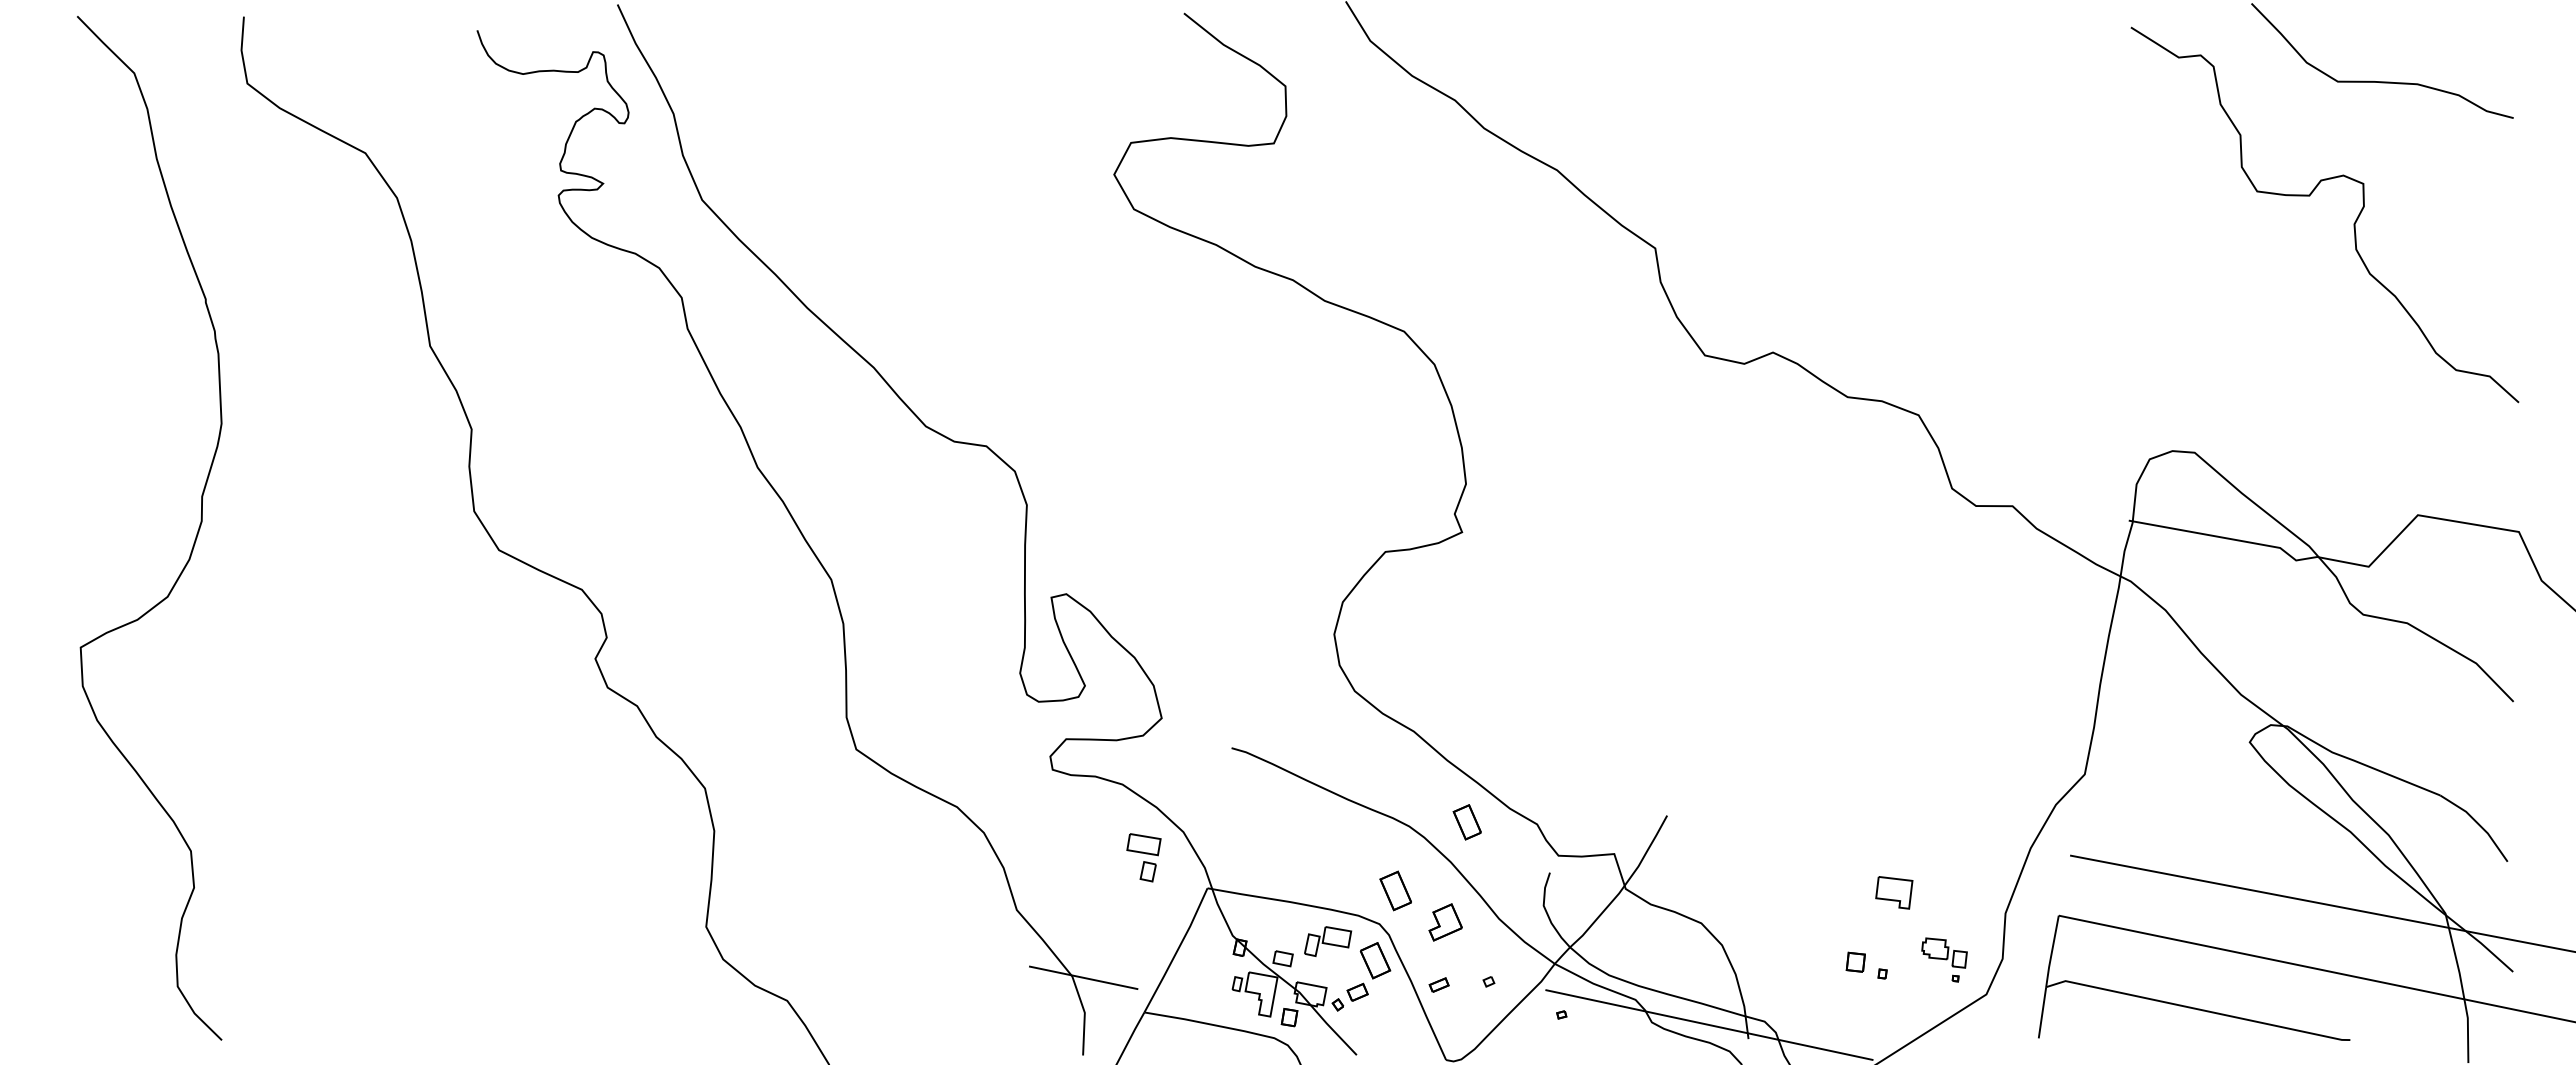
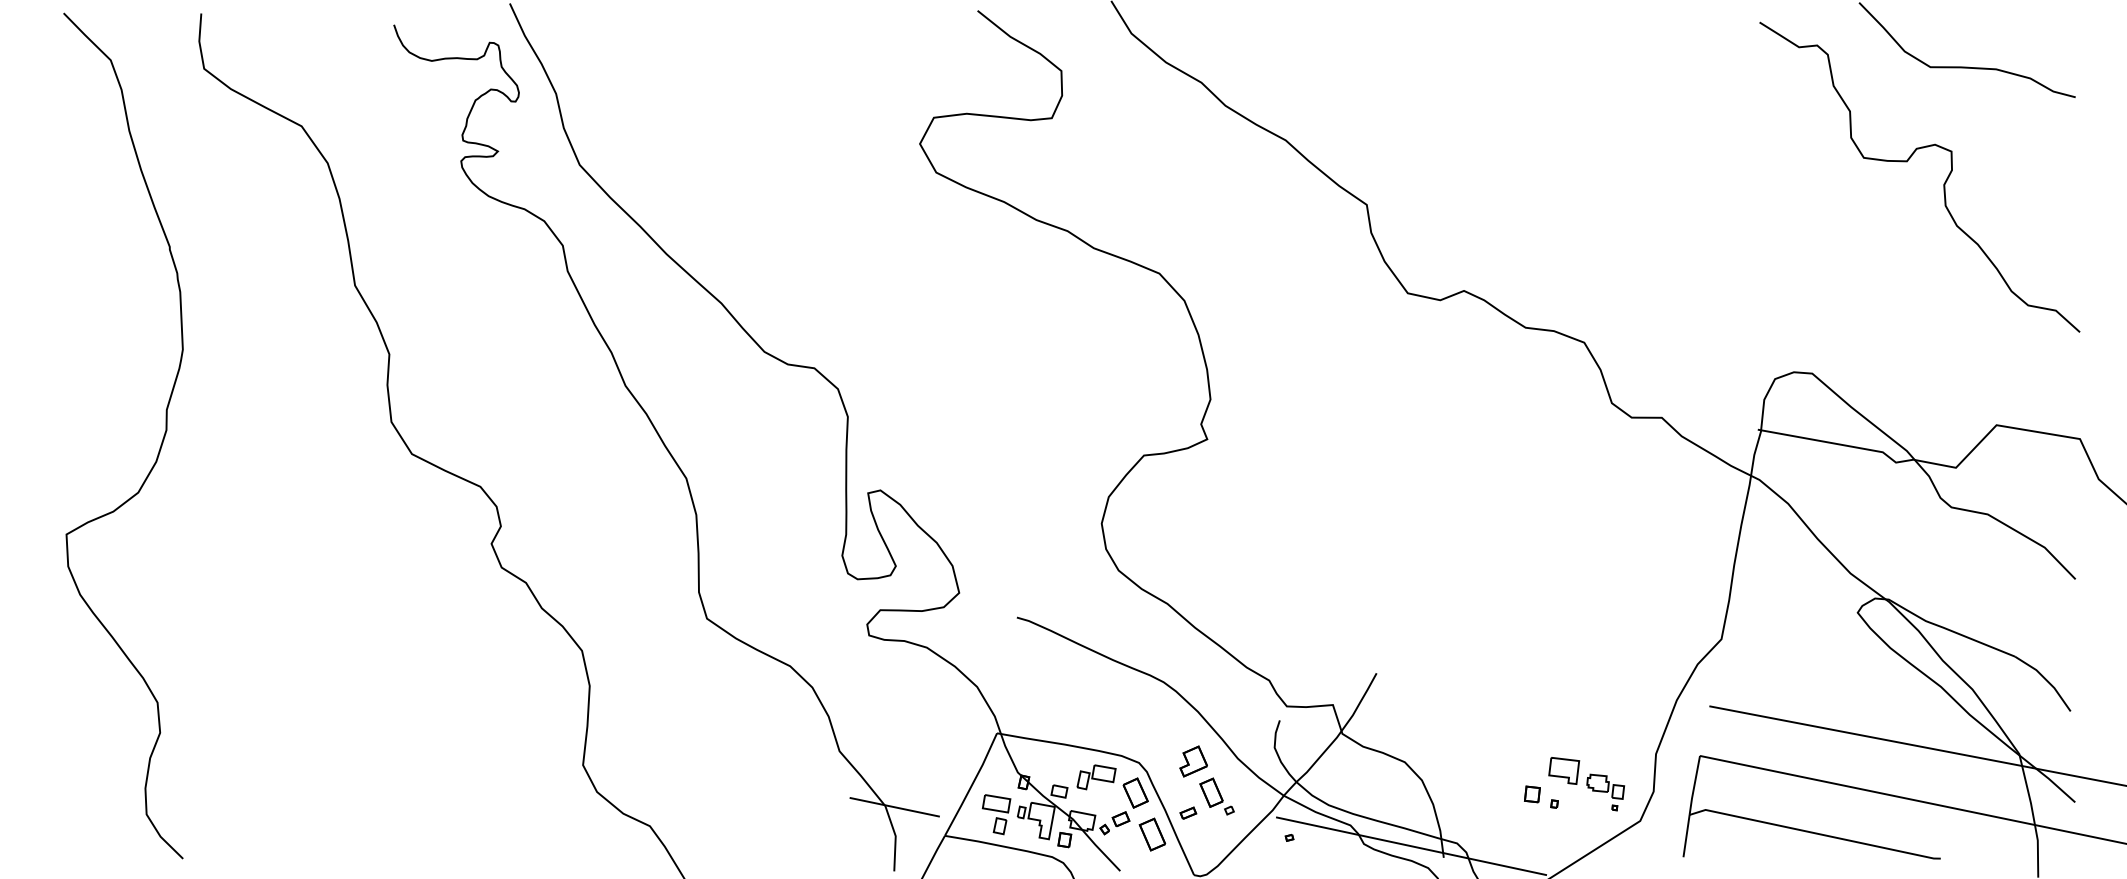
part: (1466, 822) -> (1210, 792), moved
part: (1143, 857) -> (996, 814), moved
part: (1395, 890) -> (1152, 834), moved
part: (1894, 892) -> (1564, 770), moved

